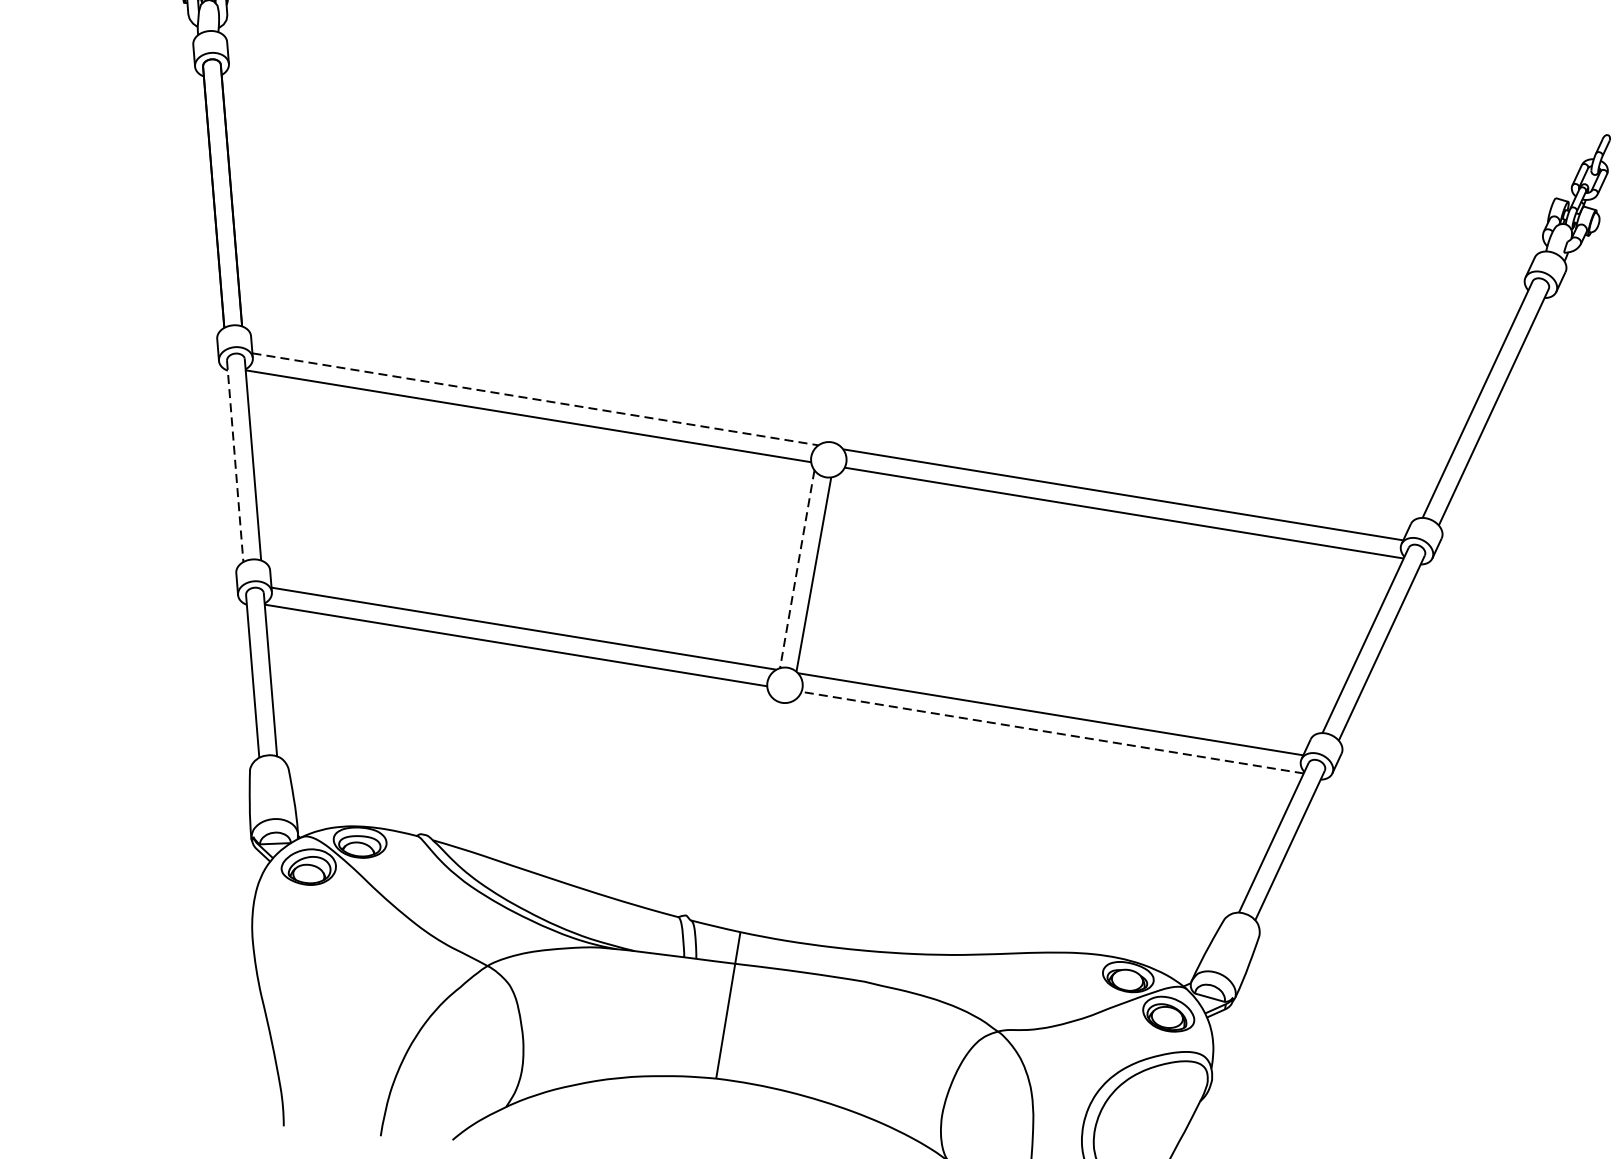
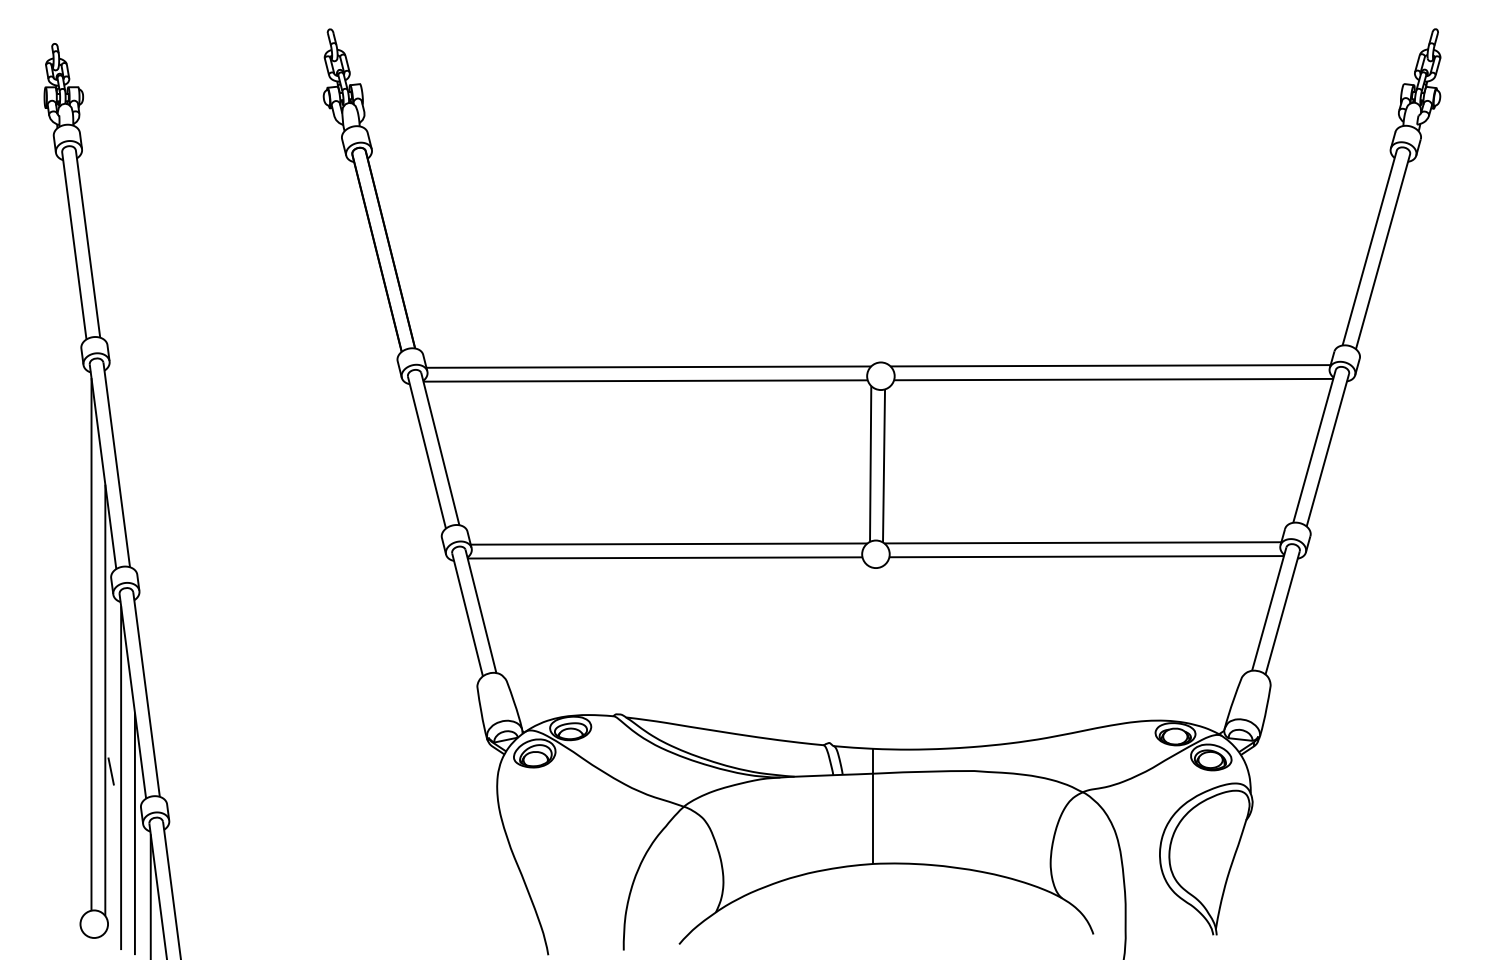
line: (536, 399) -> (649, 367), dashed -> solid
line: (235, 462) -> (427, 453), dashed -> solid
line: (797, 568) -> (870, 463), dashed -> solid
line: (1052, 732) -> (1086, 556), dashed -> solid

